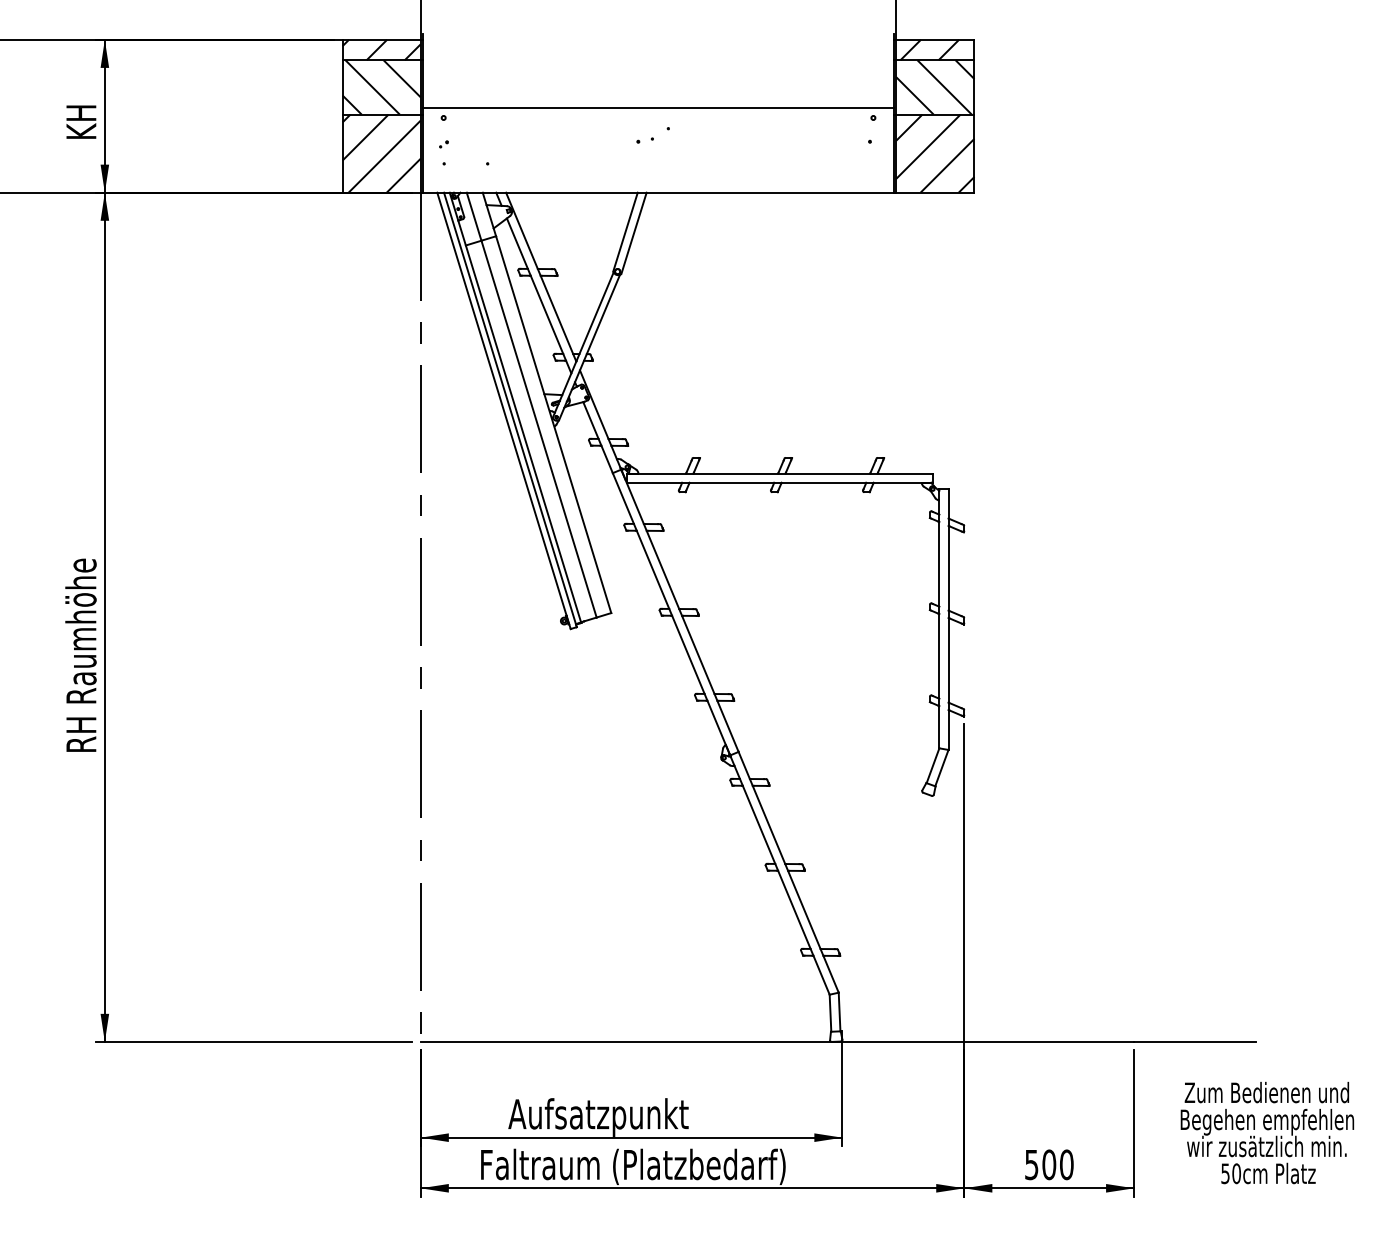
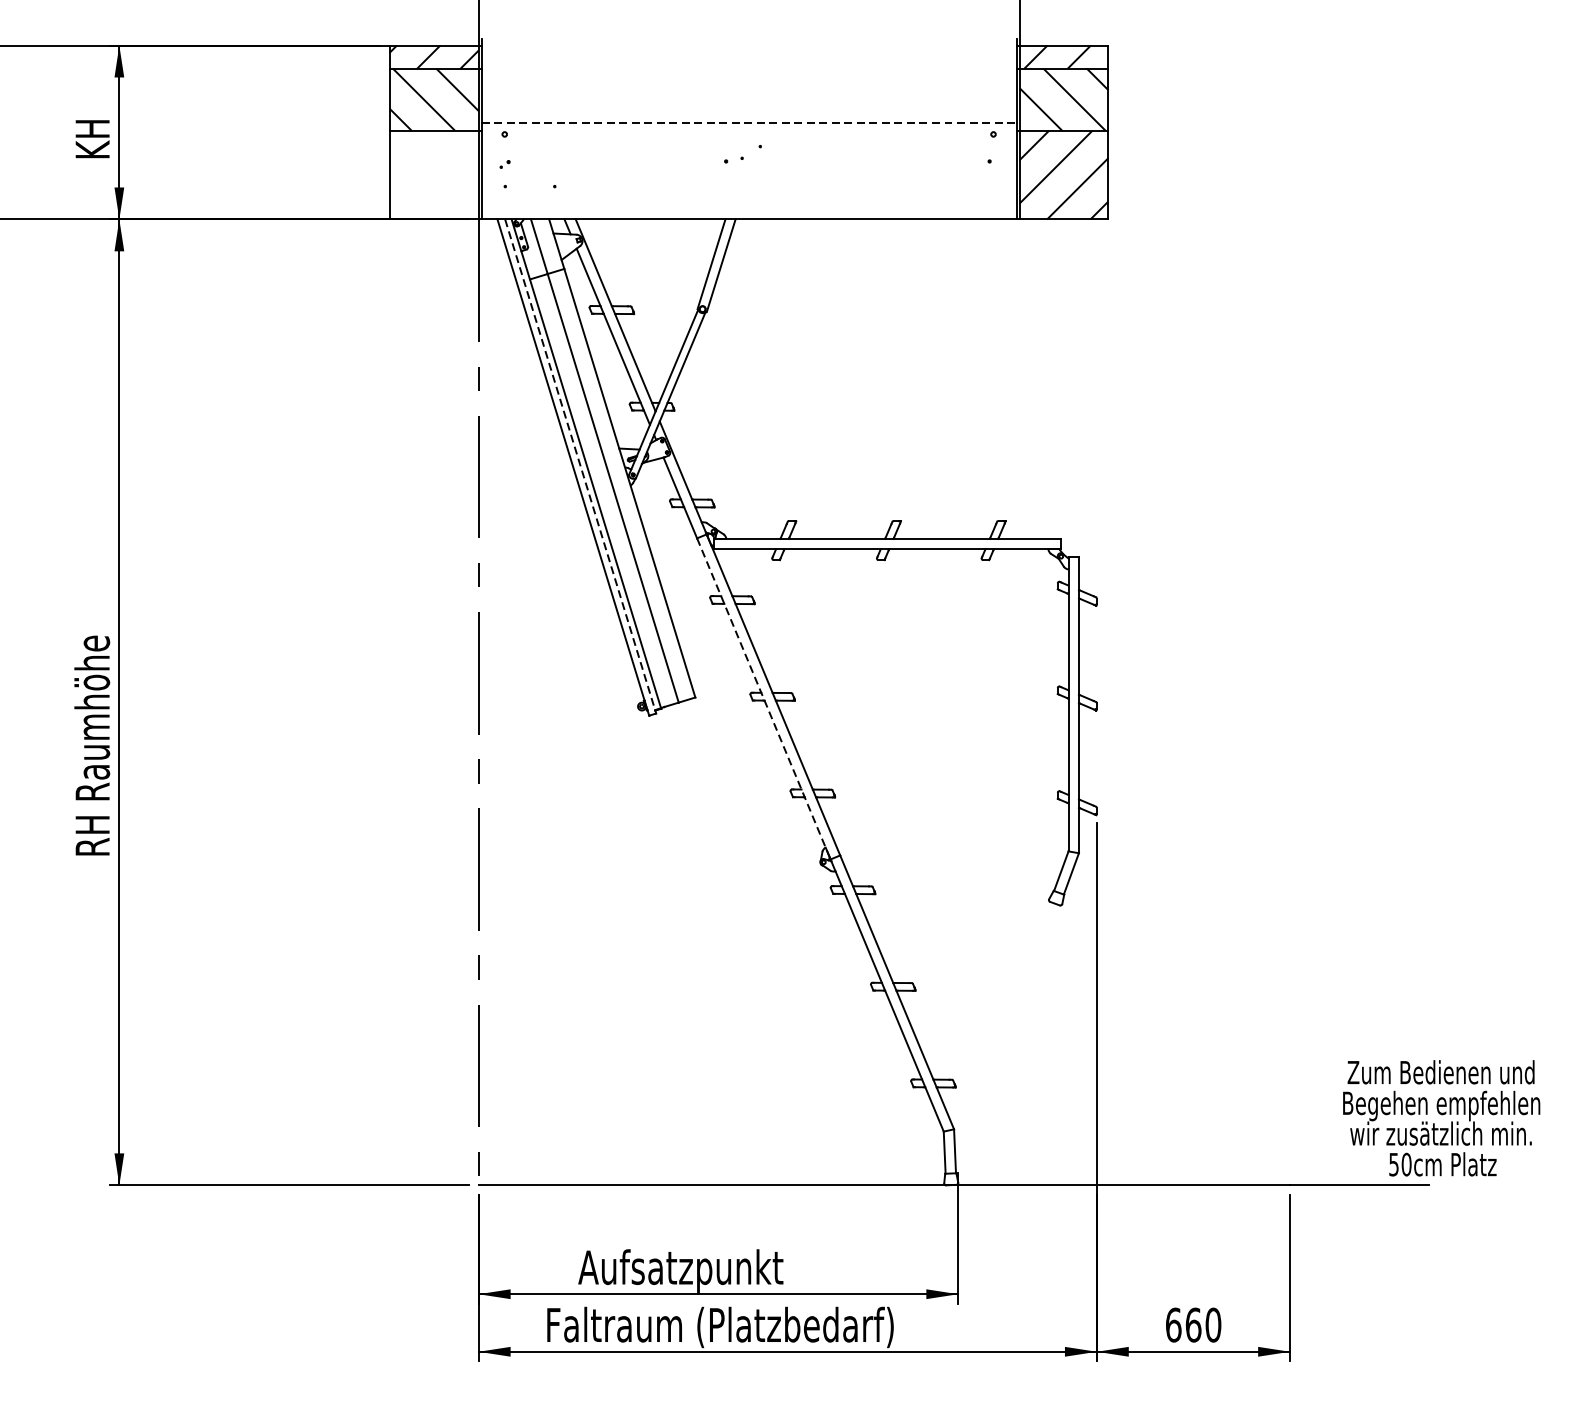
line: (659, 107) -> (750, 122), solid -> dashed
hatch: (381, 153) -> (434, 174), removed
line: (510, 410) -> (580, 467), solid -> dashed
line: (671, 614) -> (763, 699), solid -> dashed
text: (1267, 1132) -> (1441, 1117), moved
text: (1040, 1164) -> (1183, 1324), 500 -> 660

